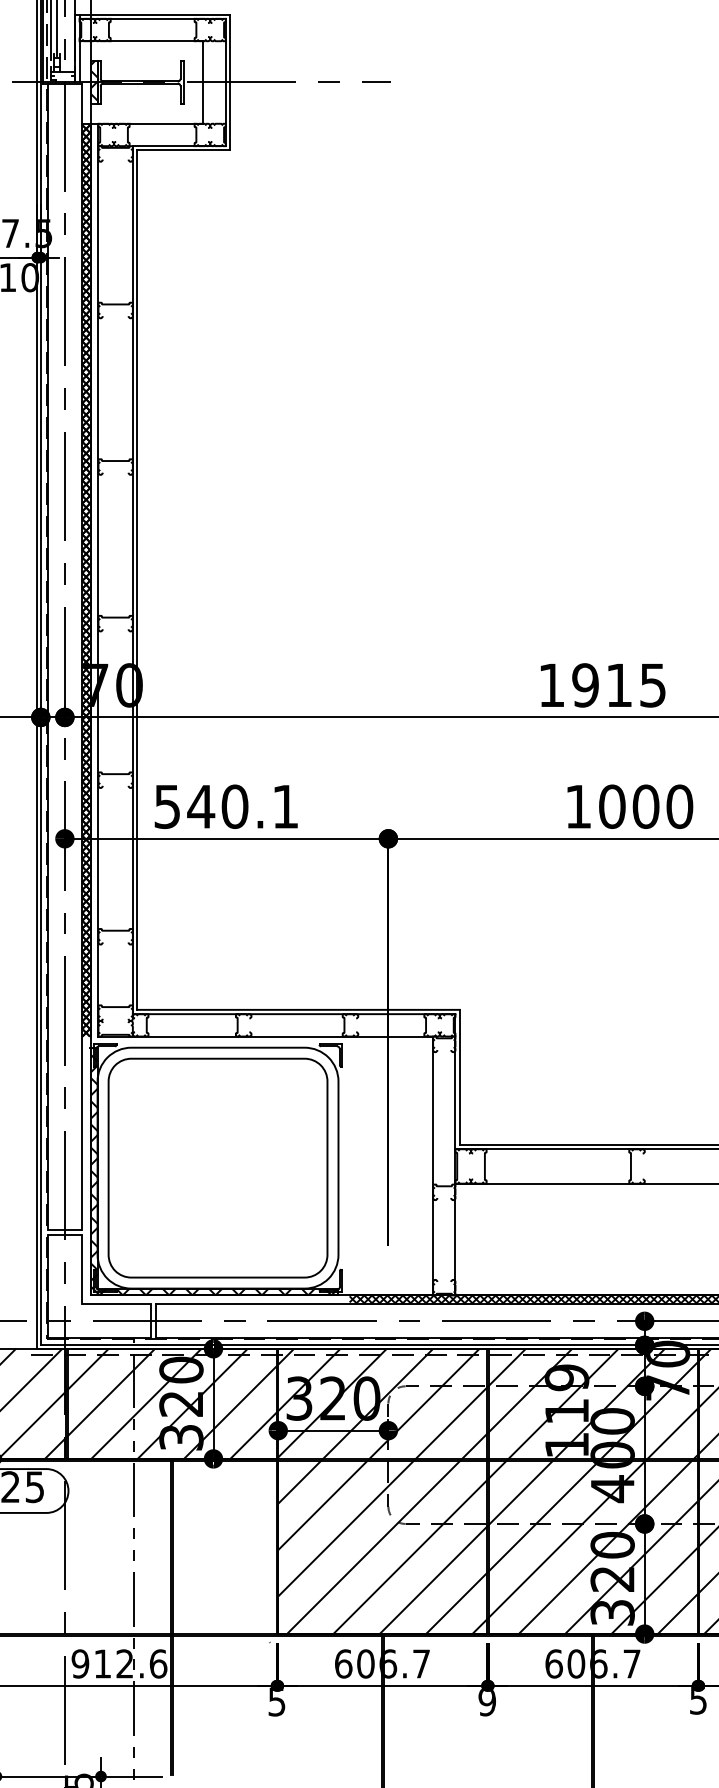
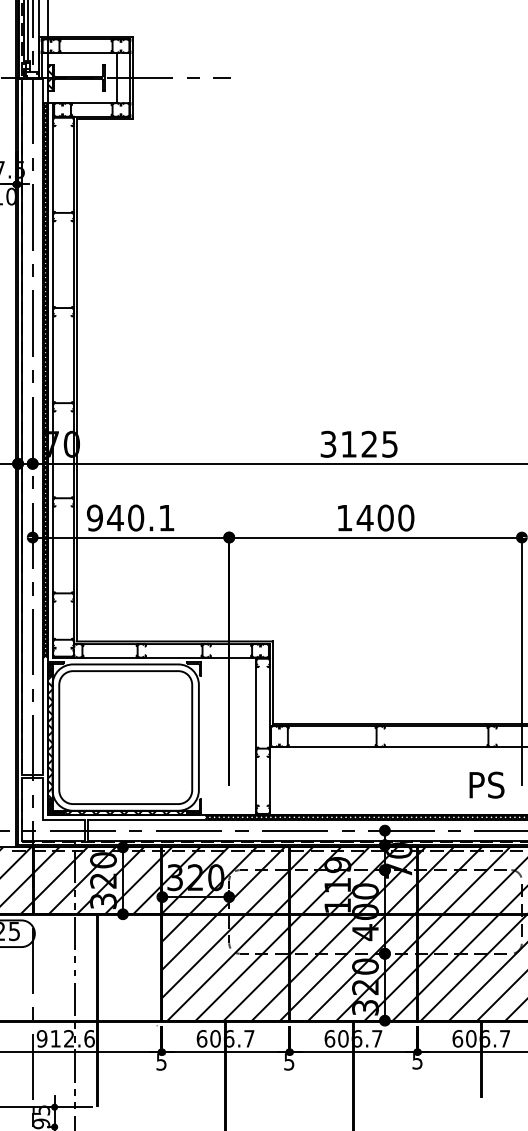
text: (584, 684) -> (348, 443), 1915 -> 3125
text: (166, 805) -> (94, 517), 540.1 -> 940.1
text: (611, 805) -> (364, 517), 1000 -> 1400
text: (487, 1701) -> (289, 1061), 9 -> 5

